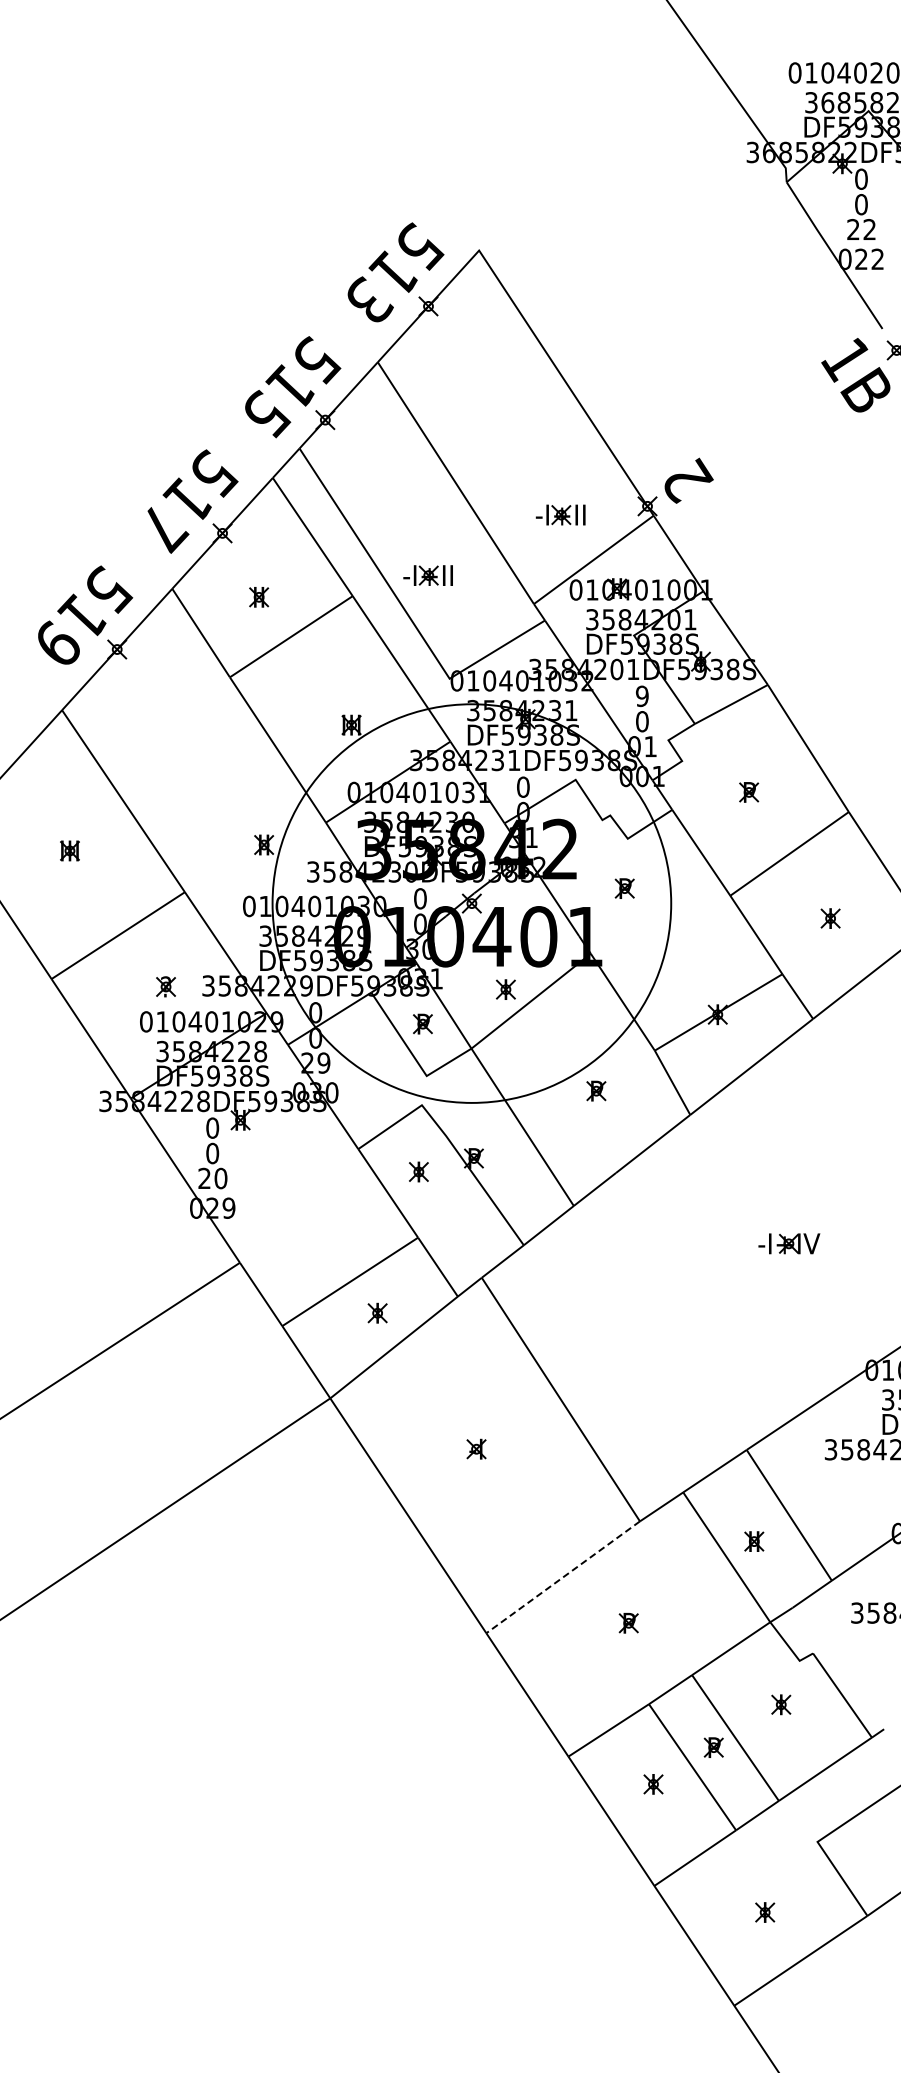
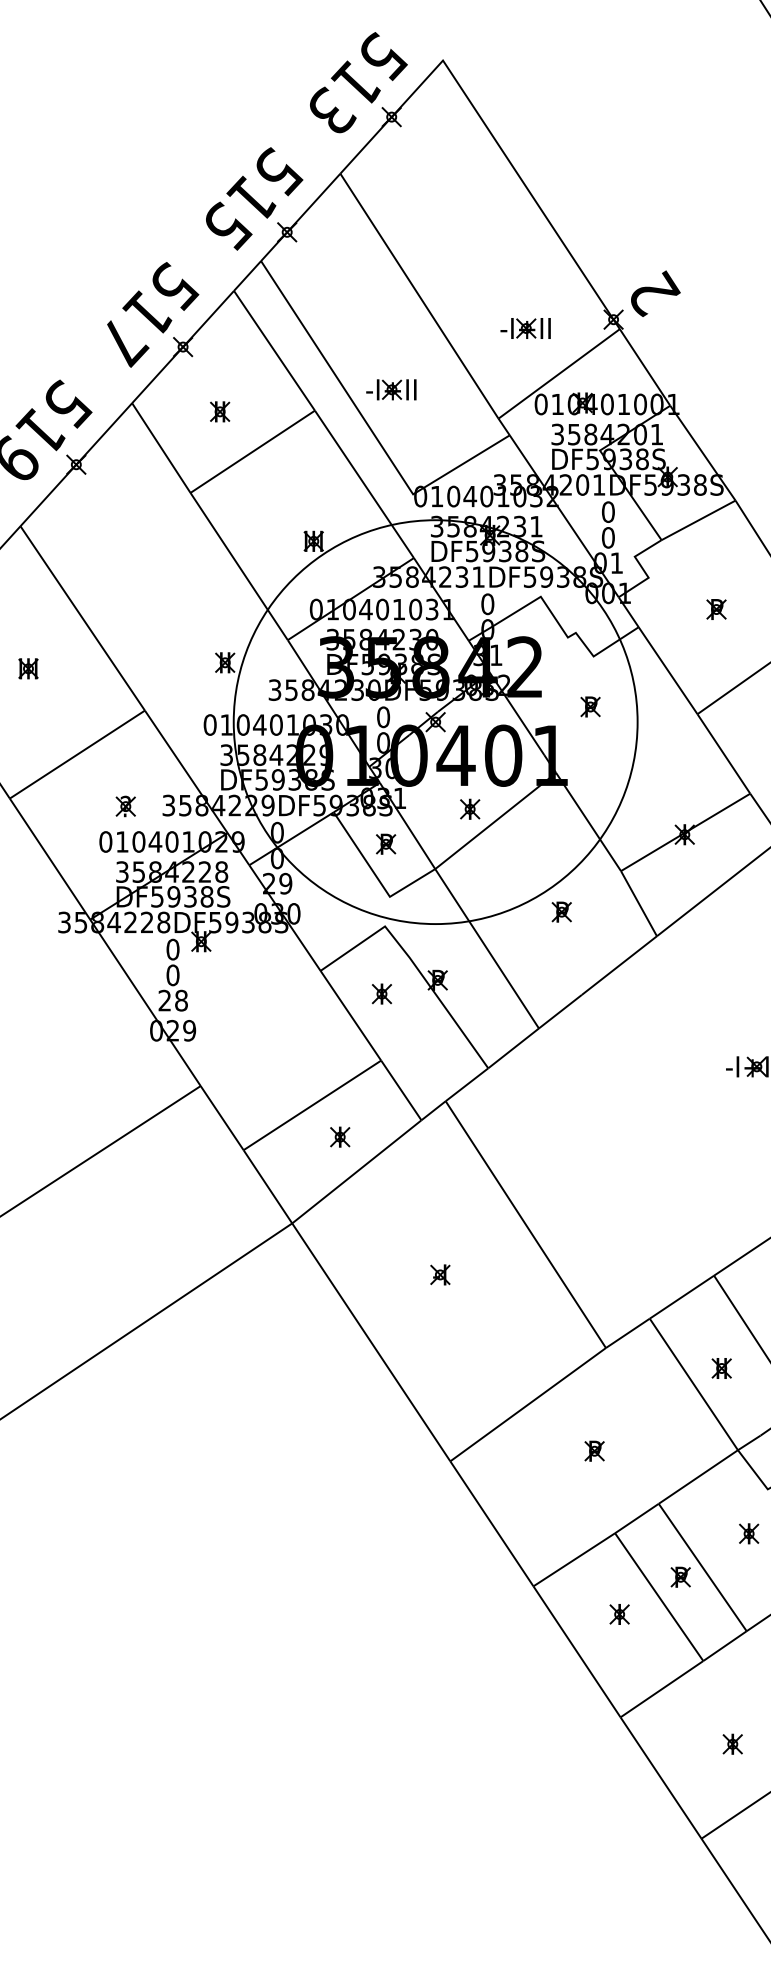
text: (641, 696) -> (607, 512), 9 -> 0
text: (220, 1178) -> (180, 1000), 20 -> 28
line: (562, 1577) -> (527, 1404), dashed -> solid

